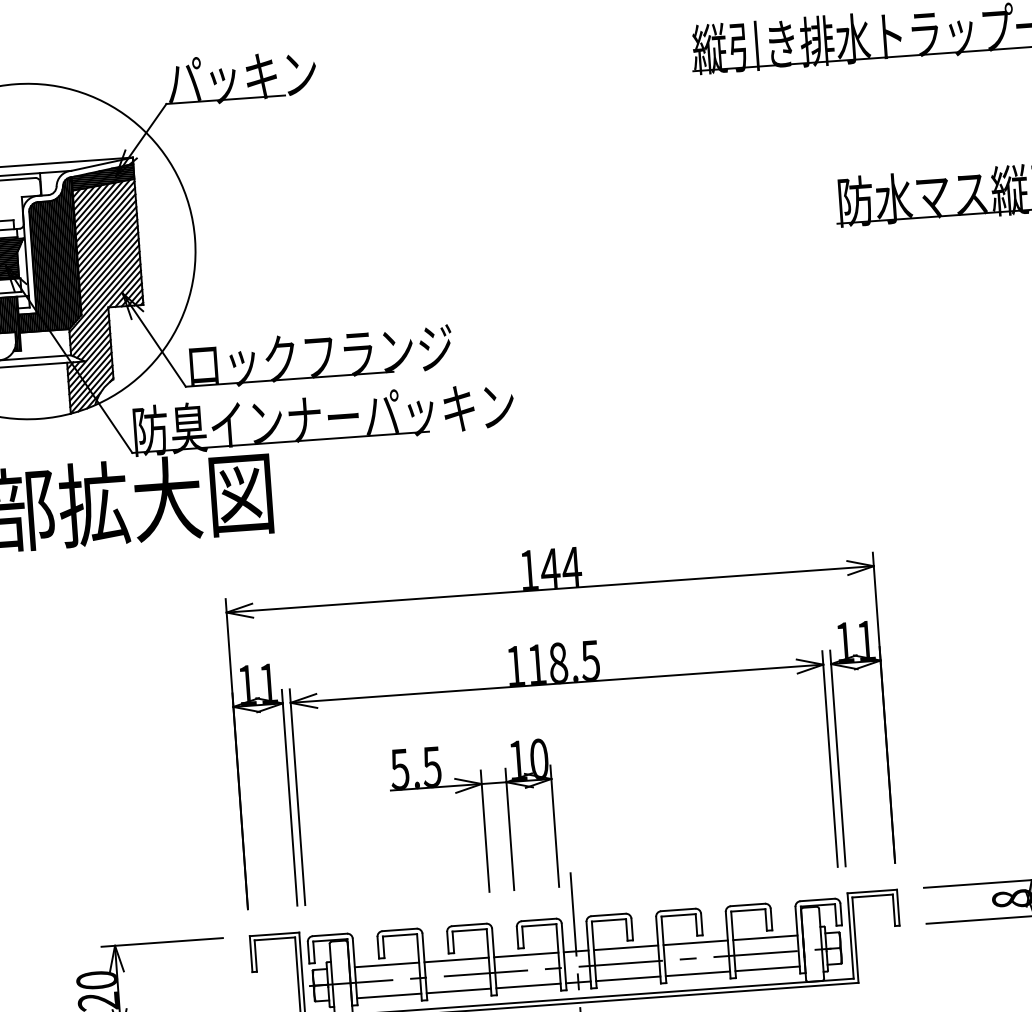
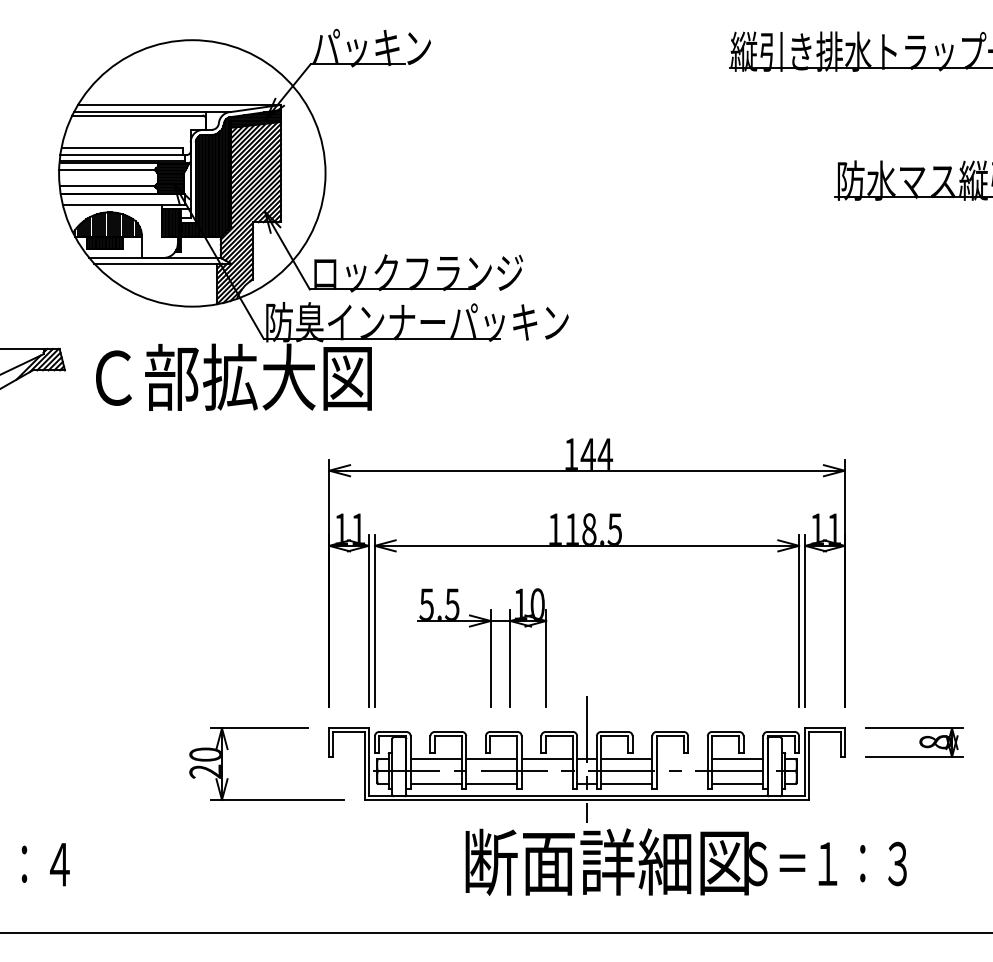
part: (483, 817) -> (490, 647), moved
line: (694, 942) -> (681, 758), removed
line: (697, 973) -> (681, 783), removed
line: (527, 985) -> (546, 783), removed

